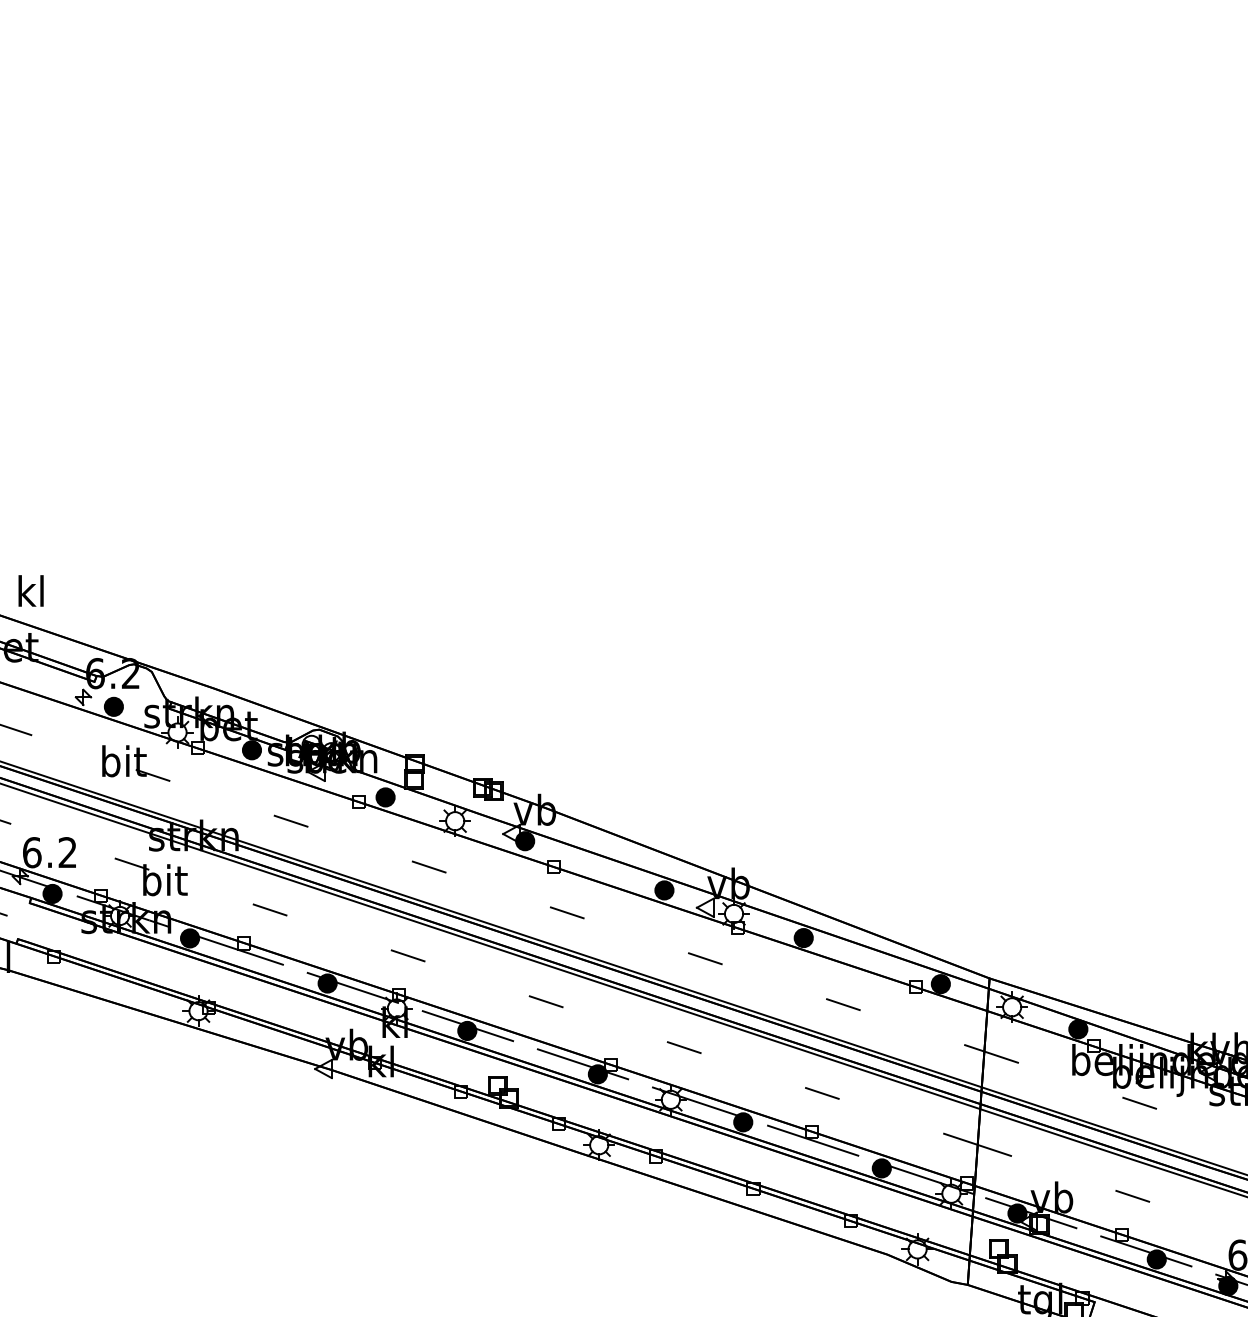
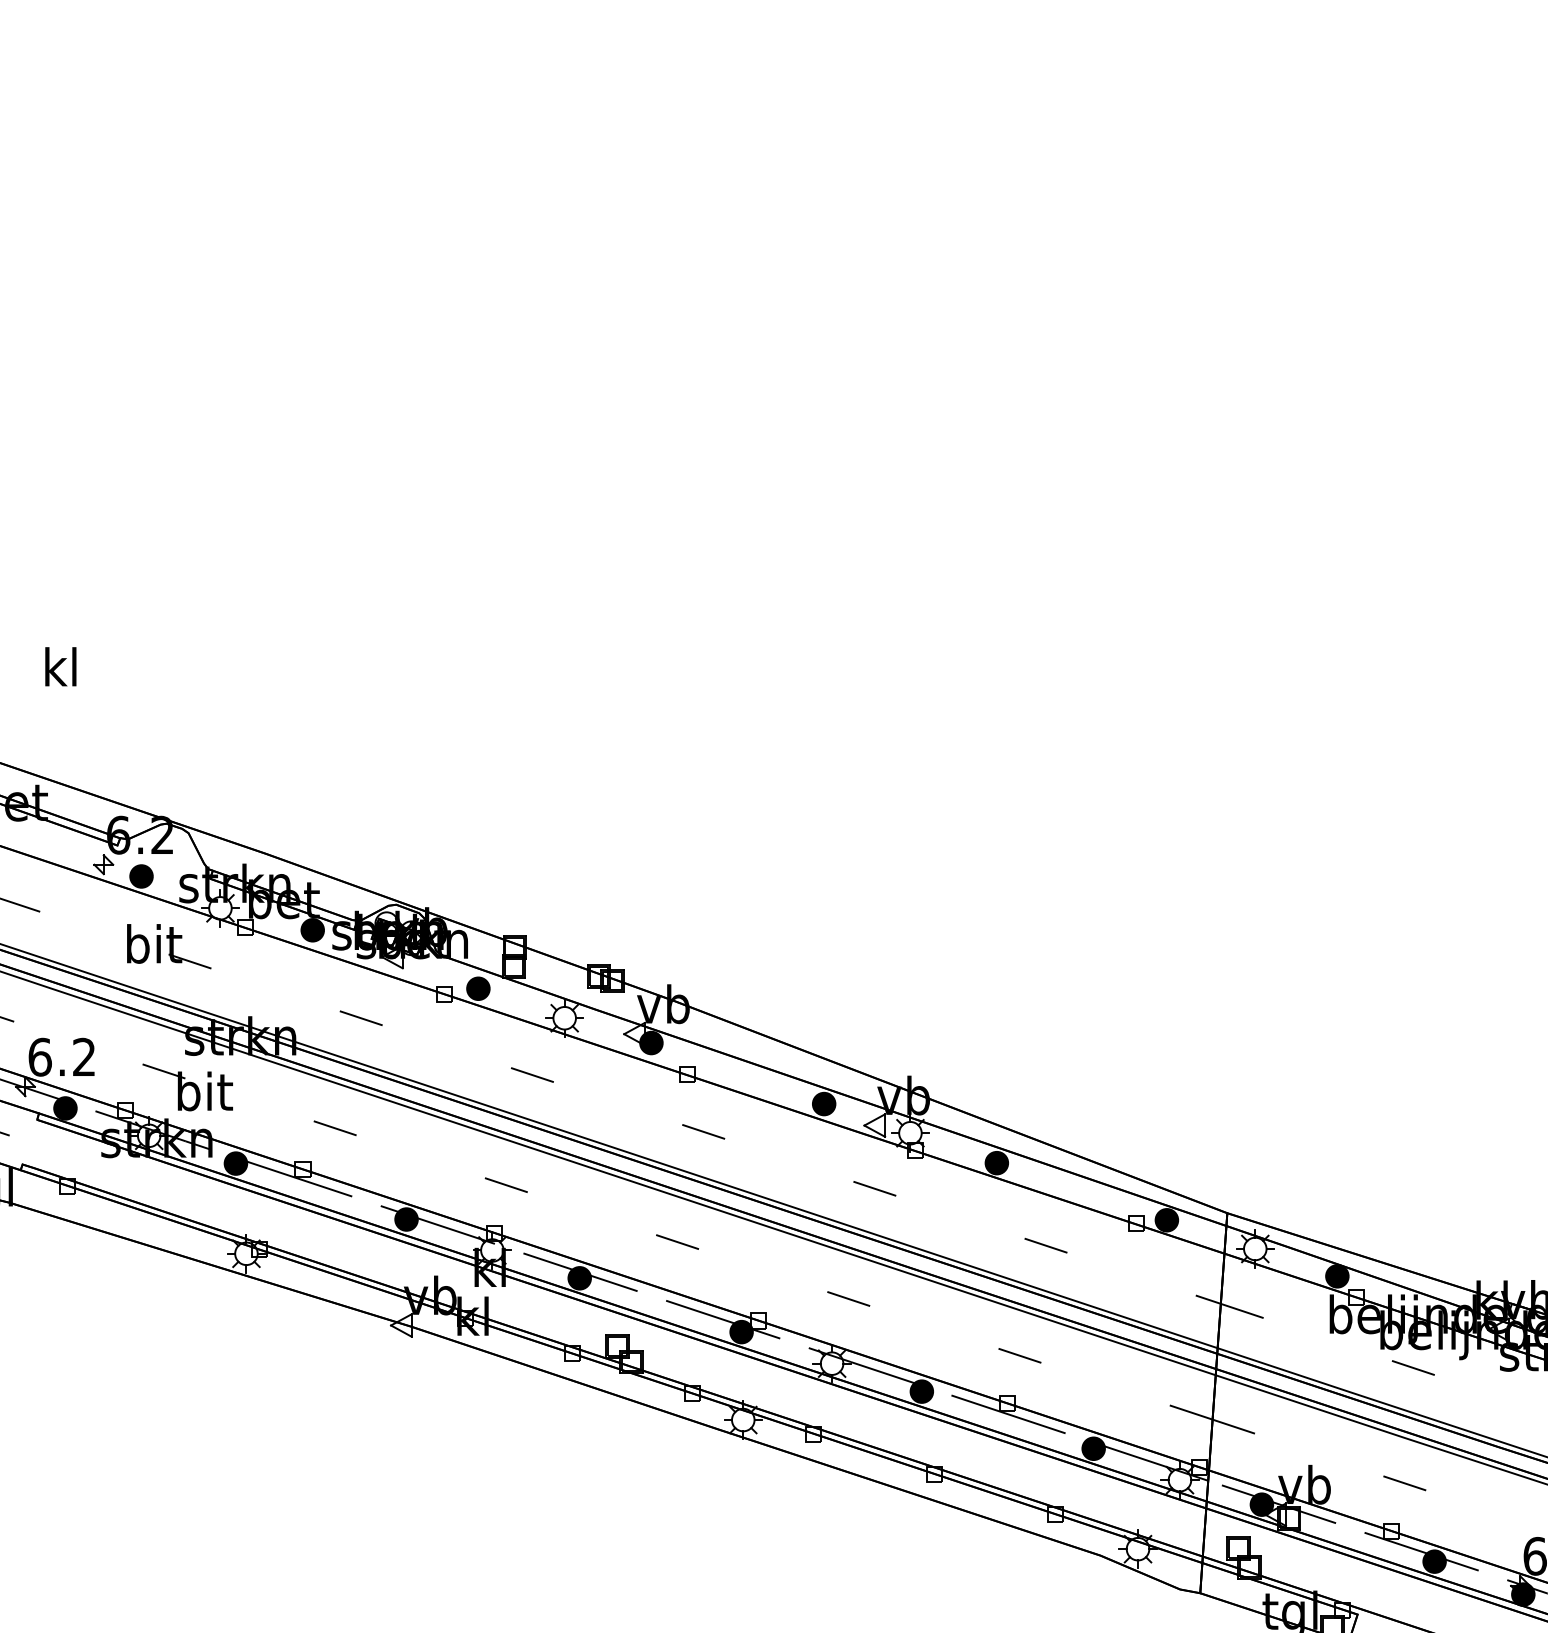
text: (30, 590) -> (60, 666), moved

